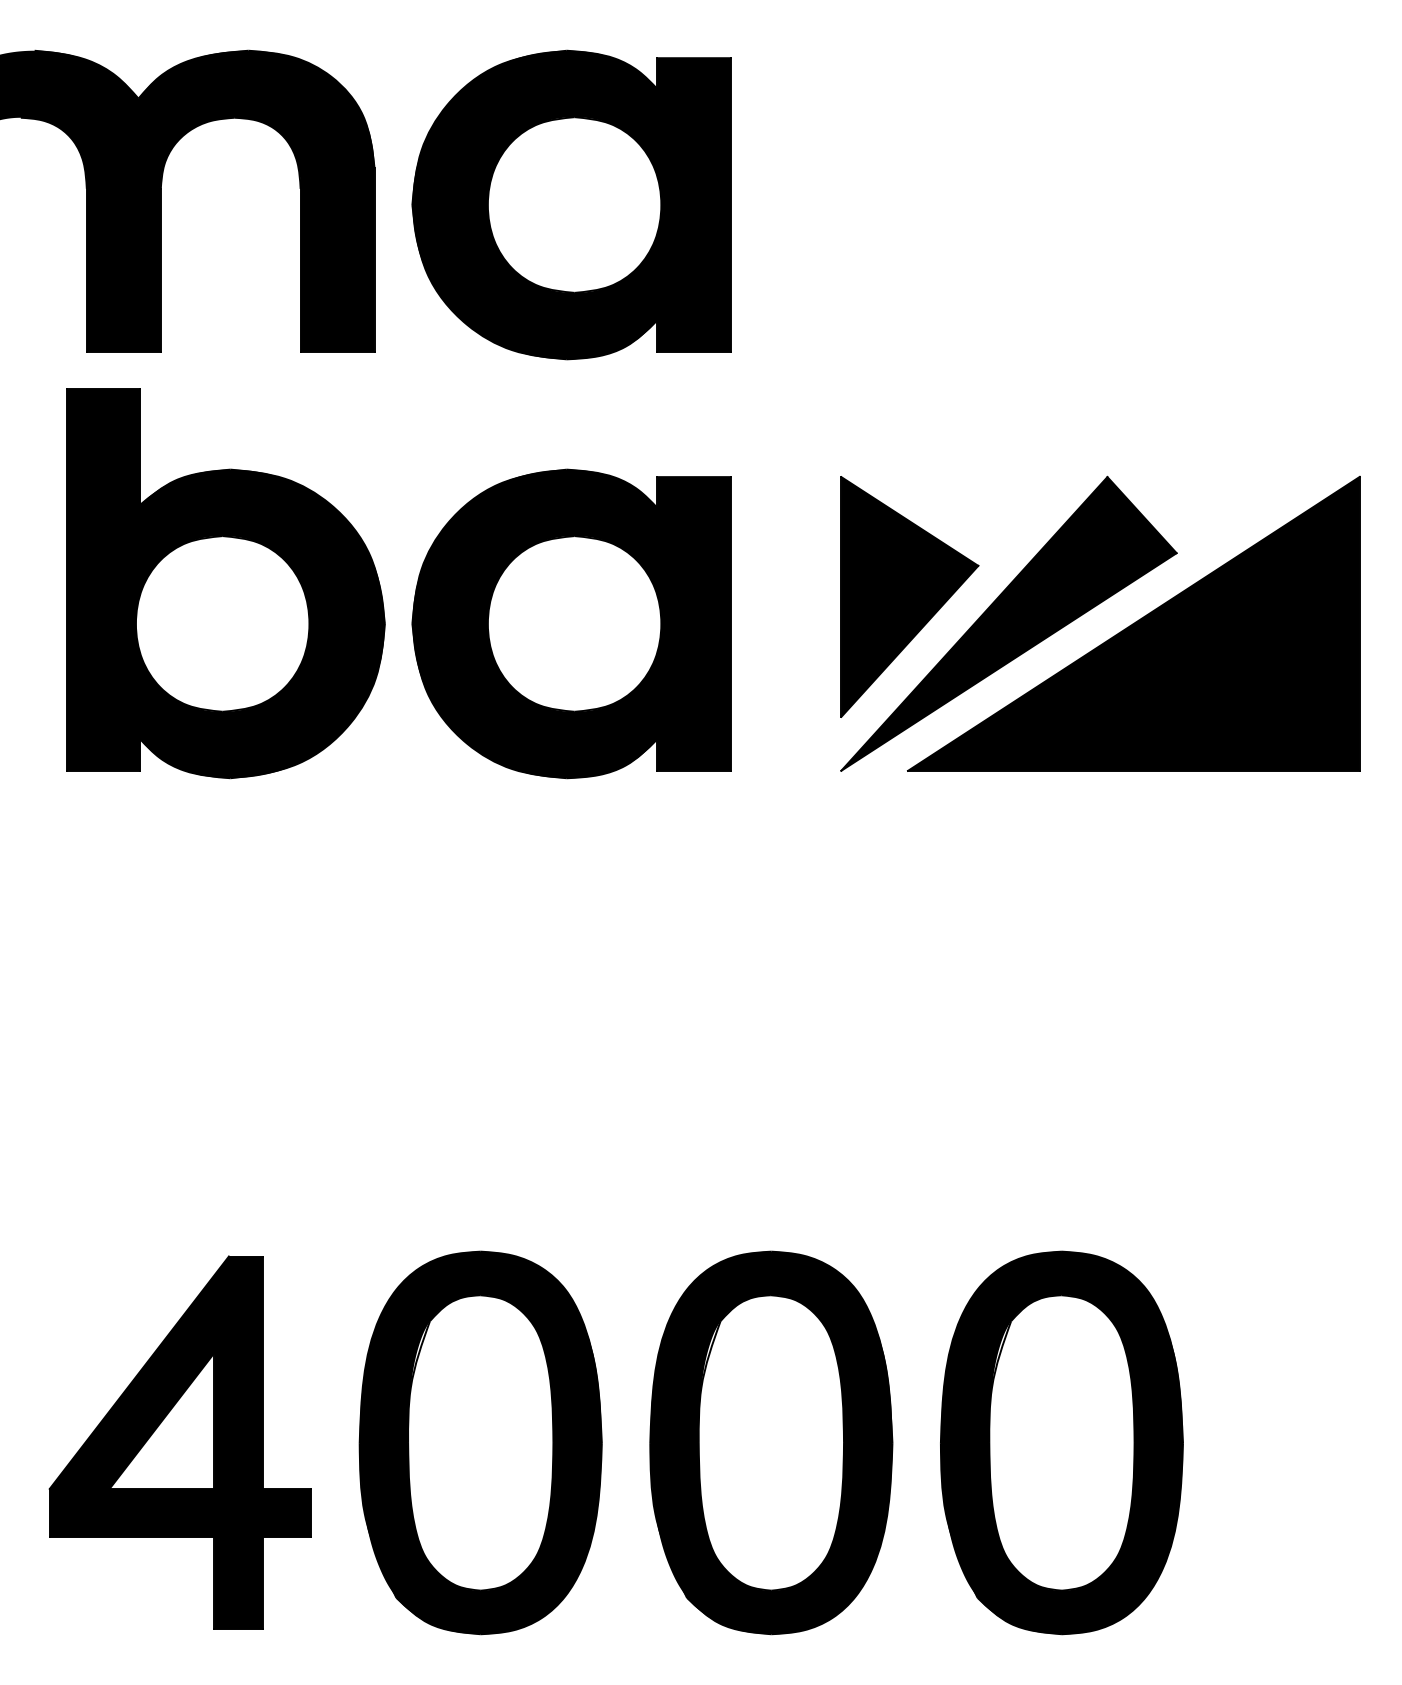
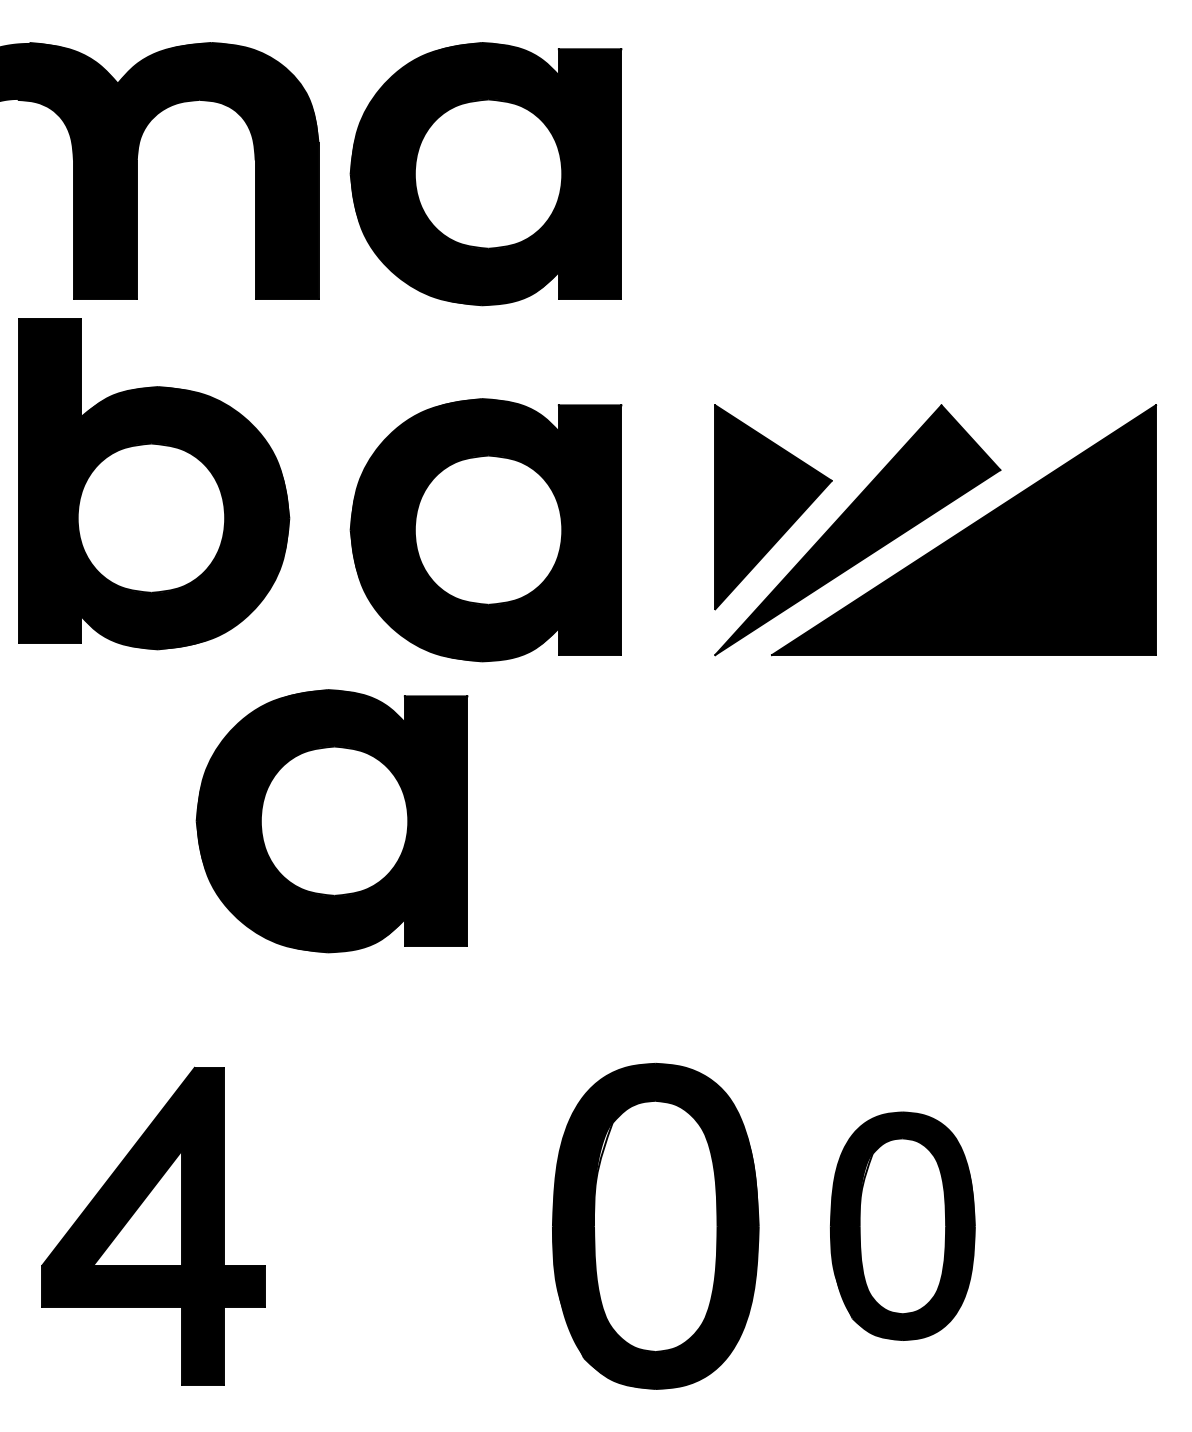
part: (226, 584) -> (154, 484), moved
part: (389, 966) -> (331, 821), added
part: (480, 1441) -> (408, 1225), removed
part: (1061, 1441) -> (902, 1225), size x0.7

